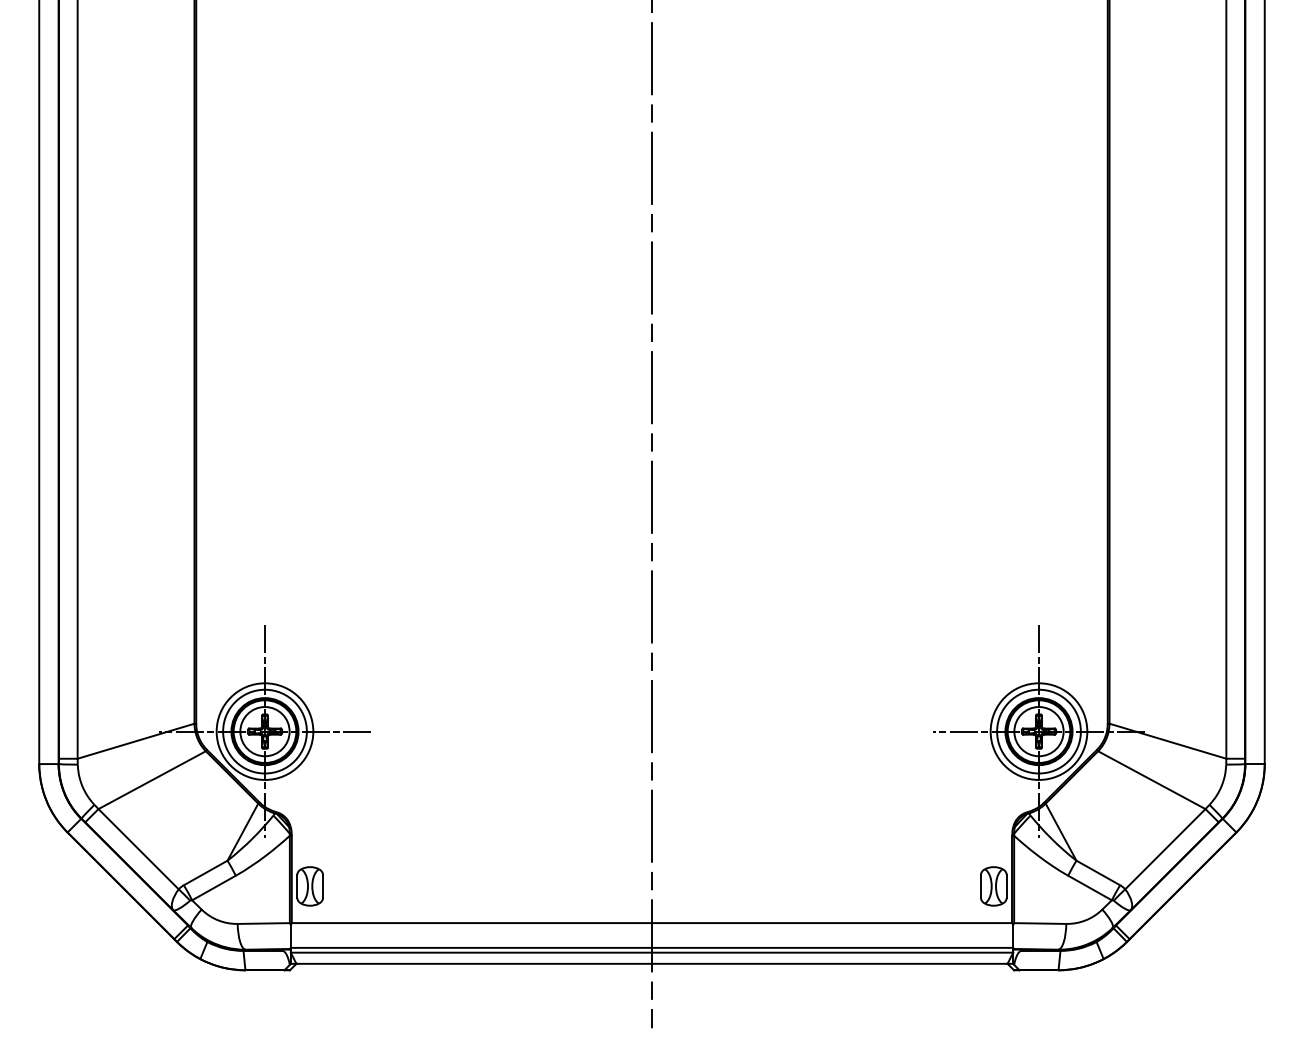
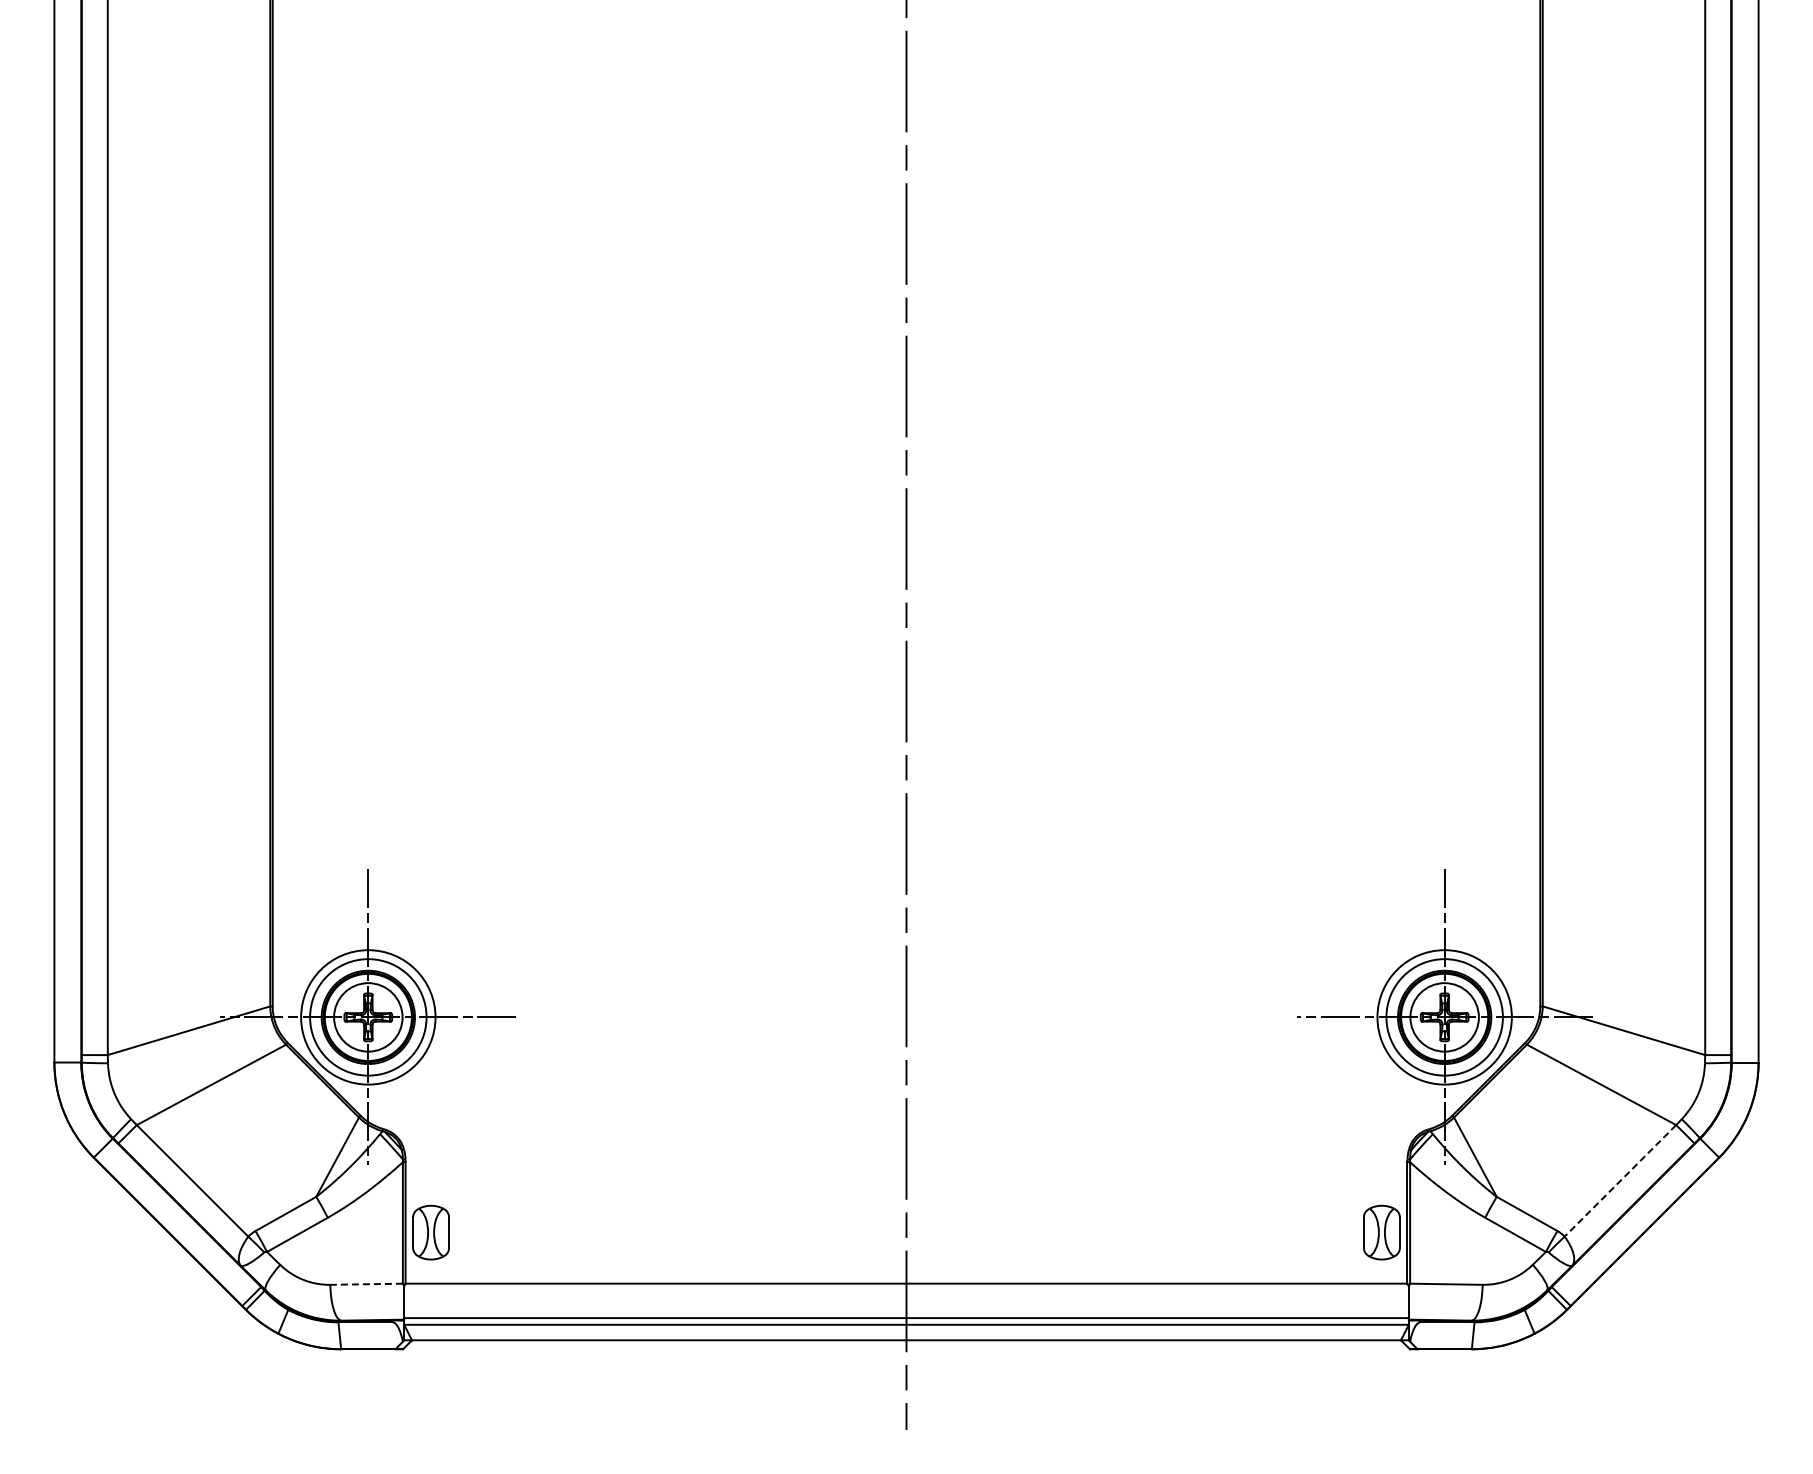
line: (1165, 848) -> (1620, 1180), solid -> dashed
line: (263, 923) -> (366, 1284), solid -> dashed

